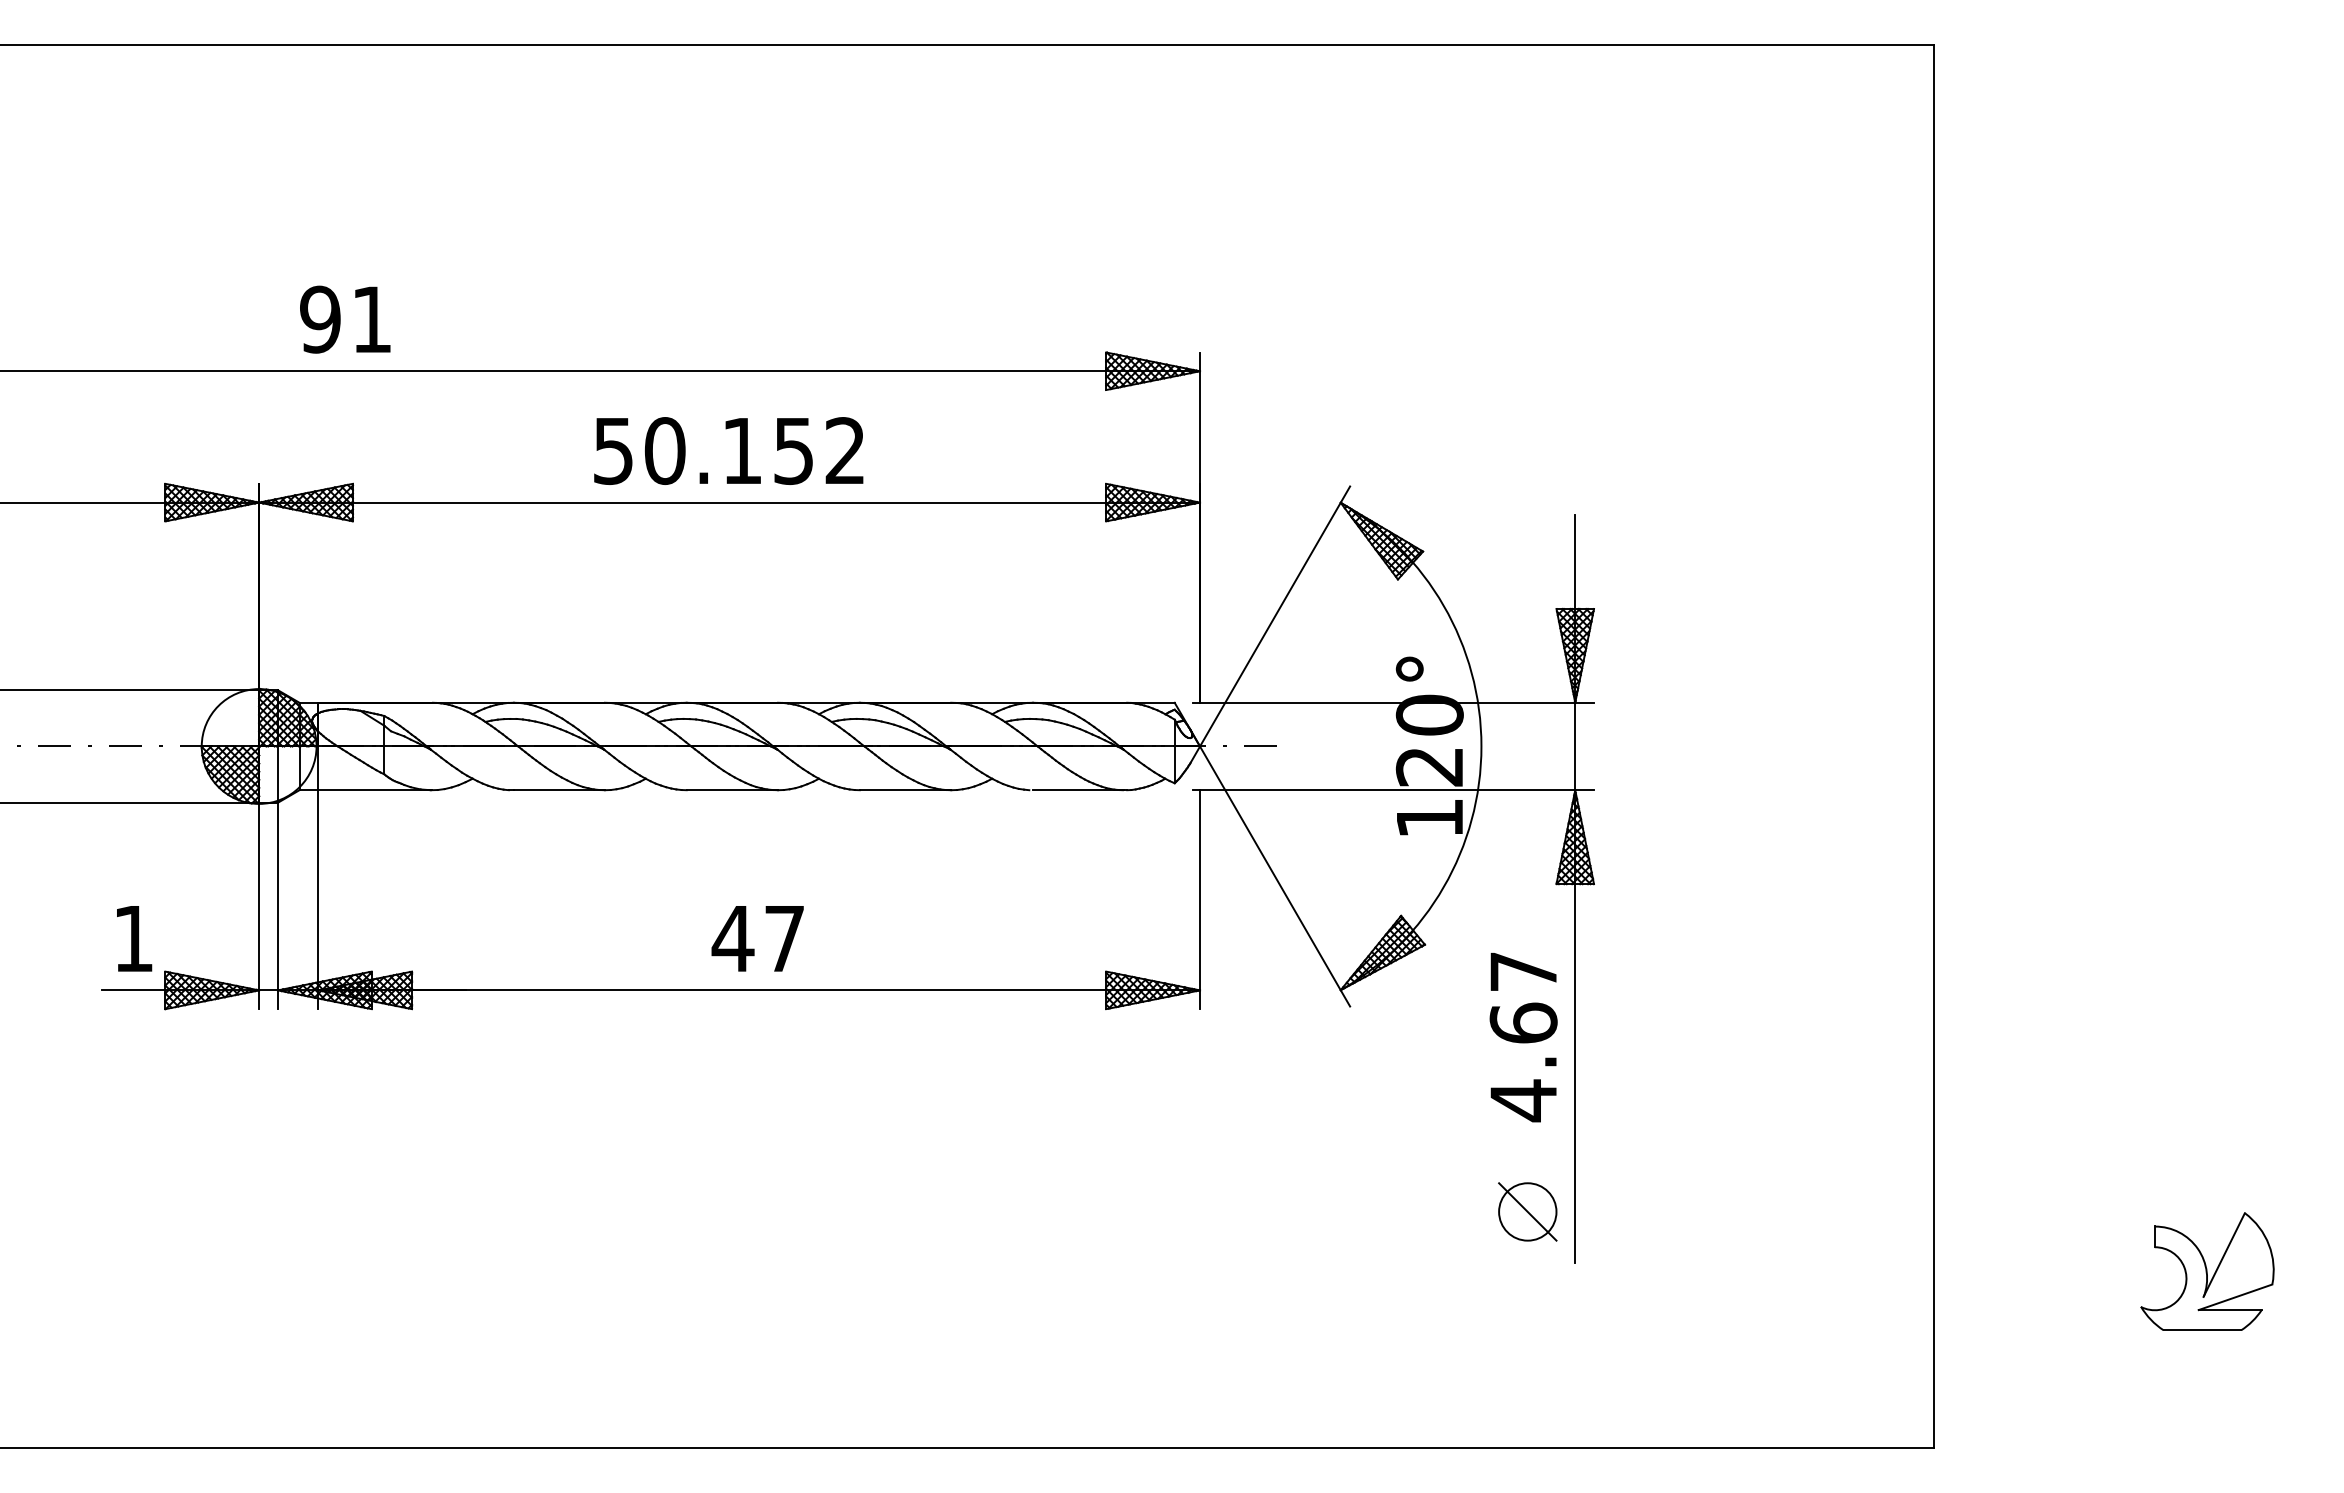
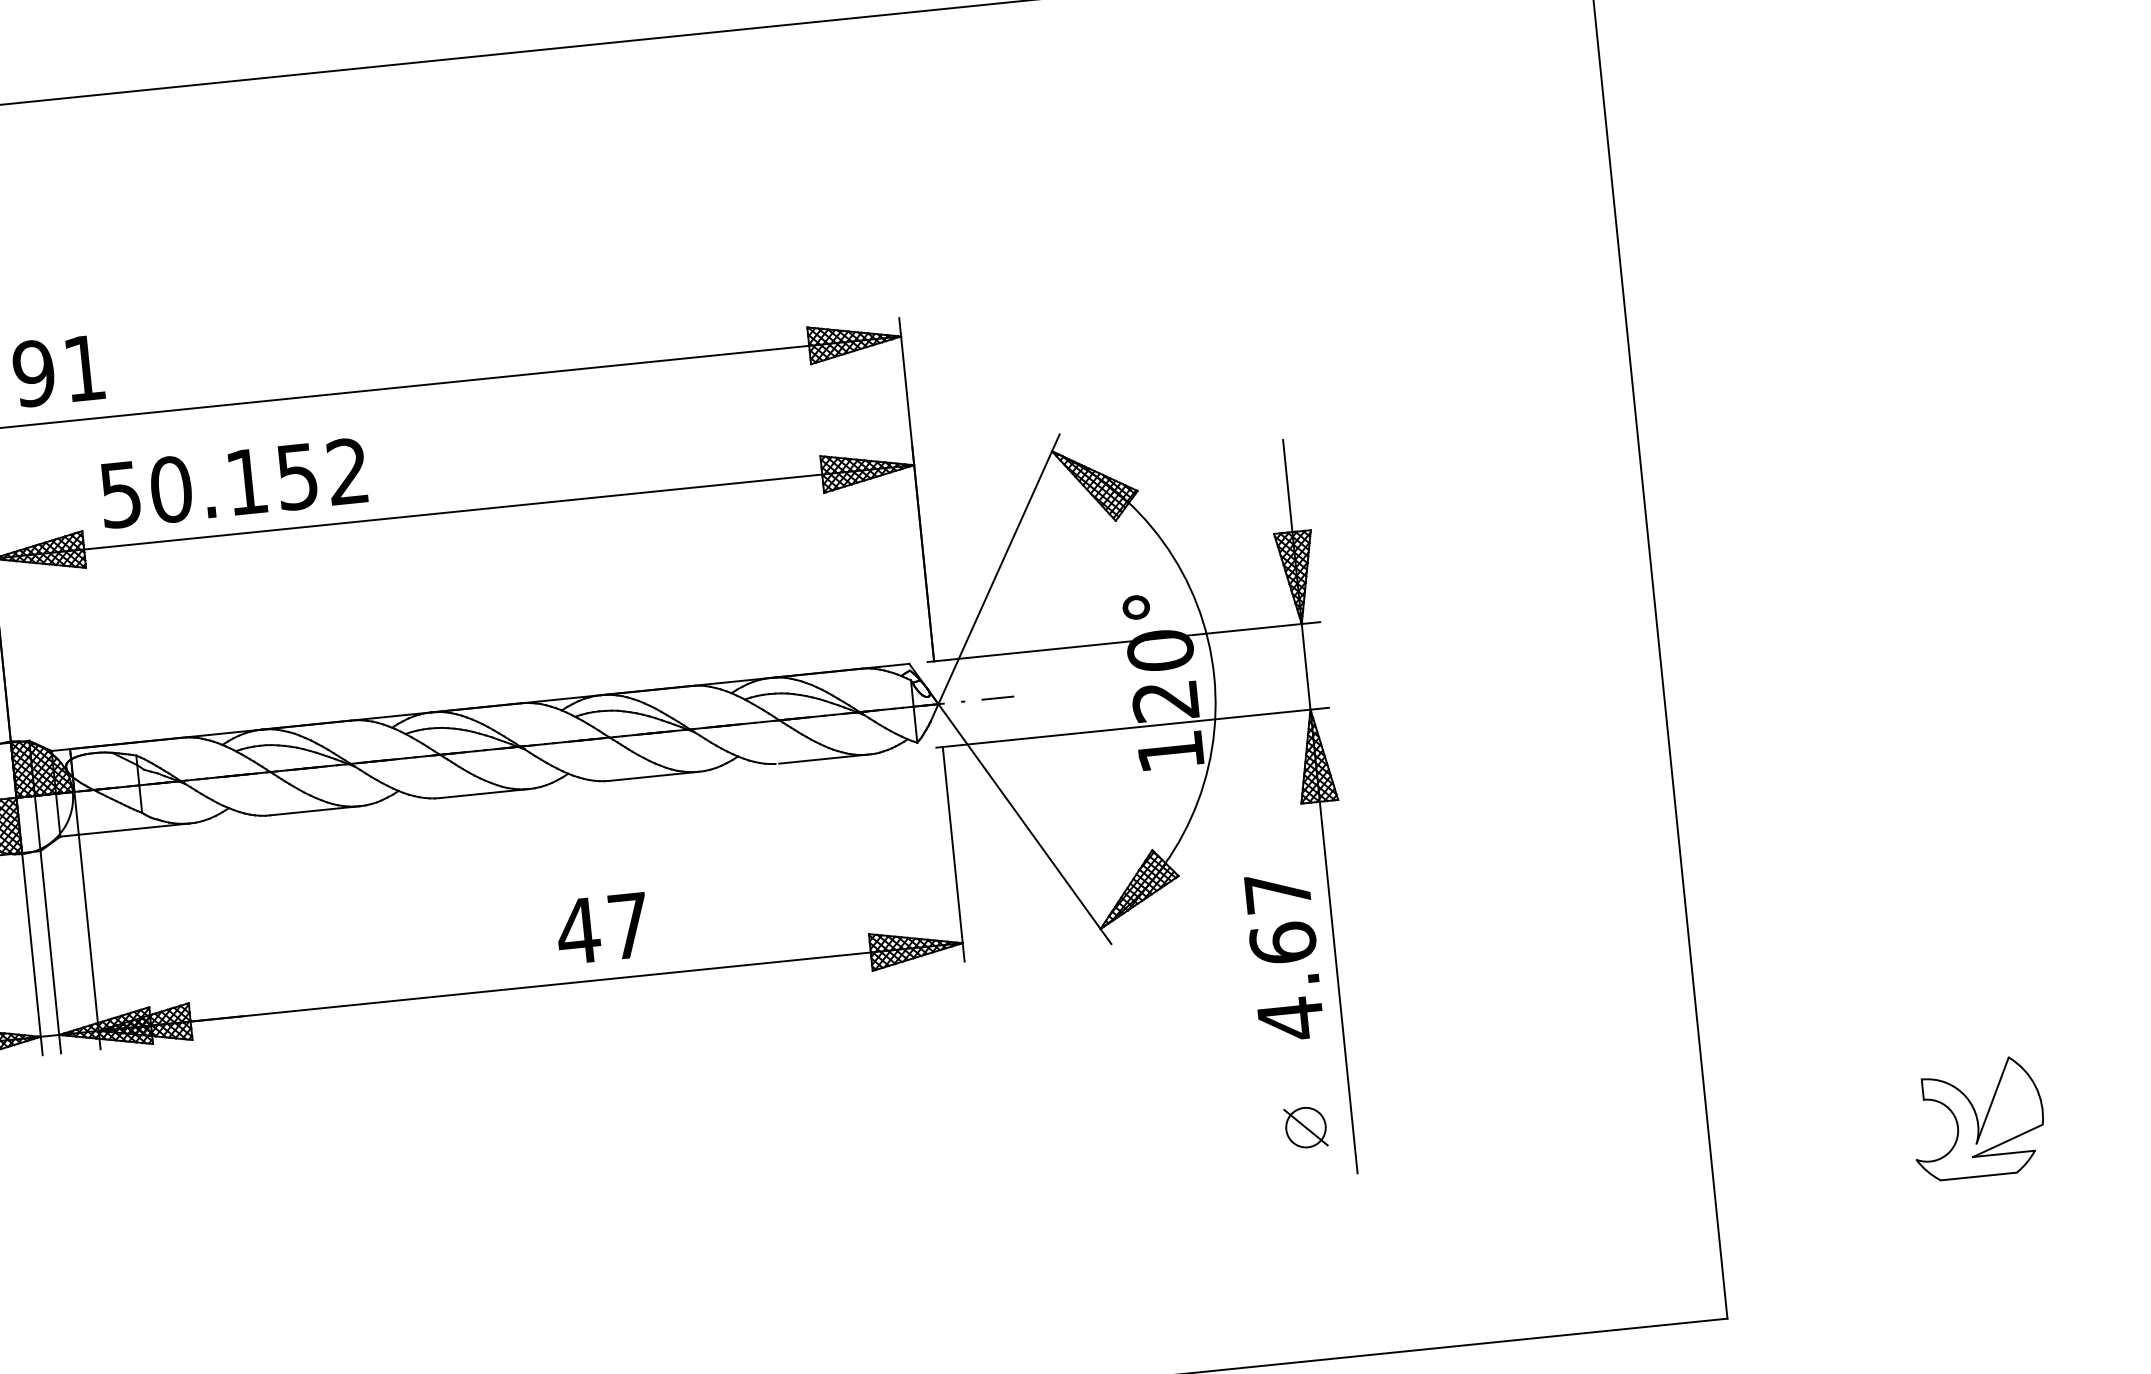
text: (728, 450) -> (233, 482), moved
text: (757, 938) -> (602, 928), moved
part: (1527, 1211) -> (1305, 1127), size x0.7

